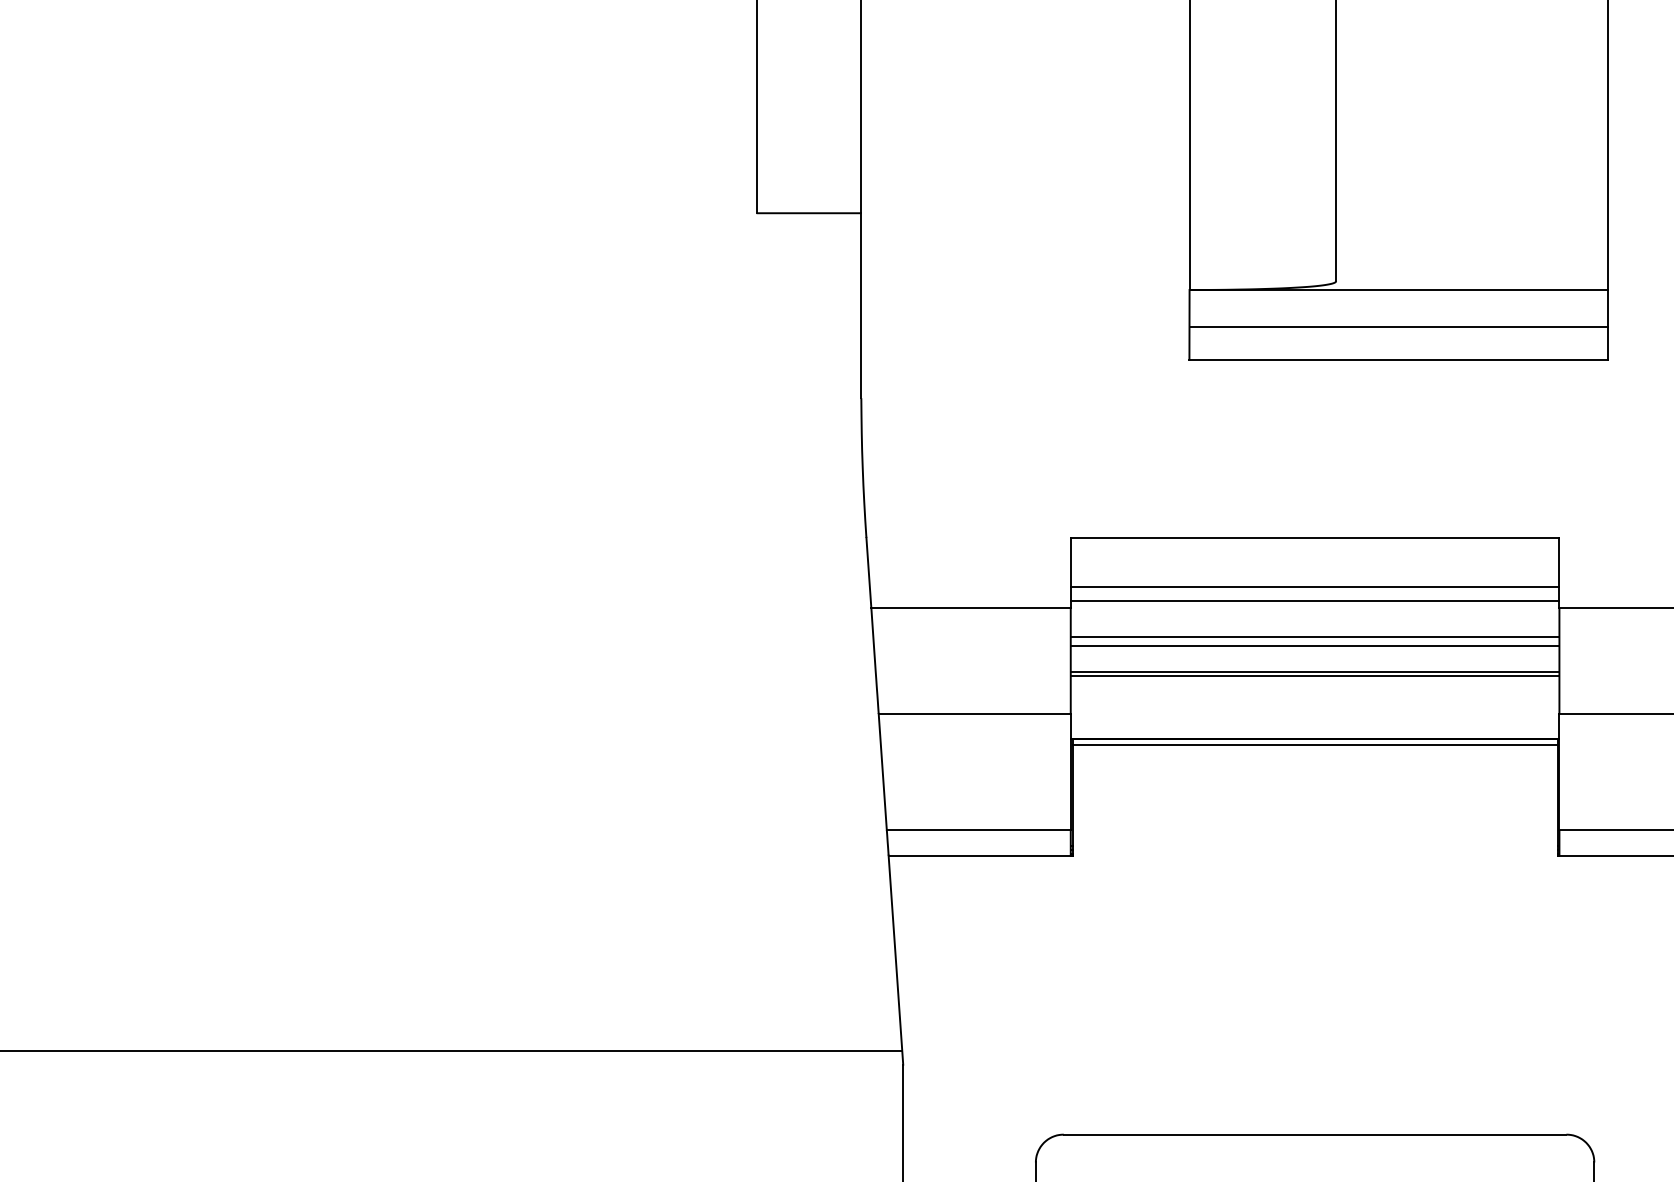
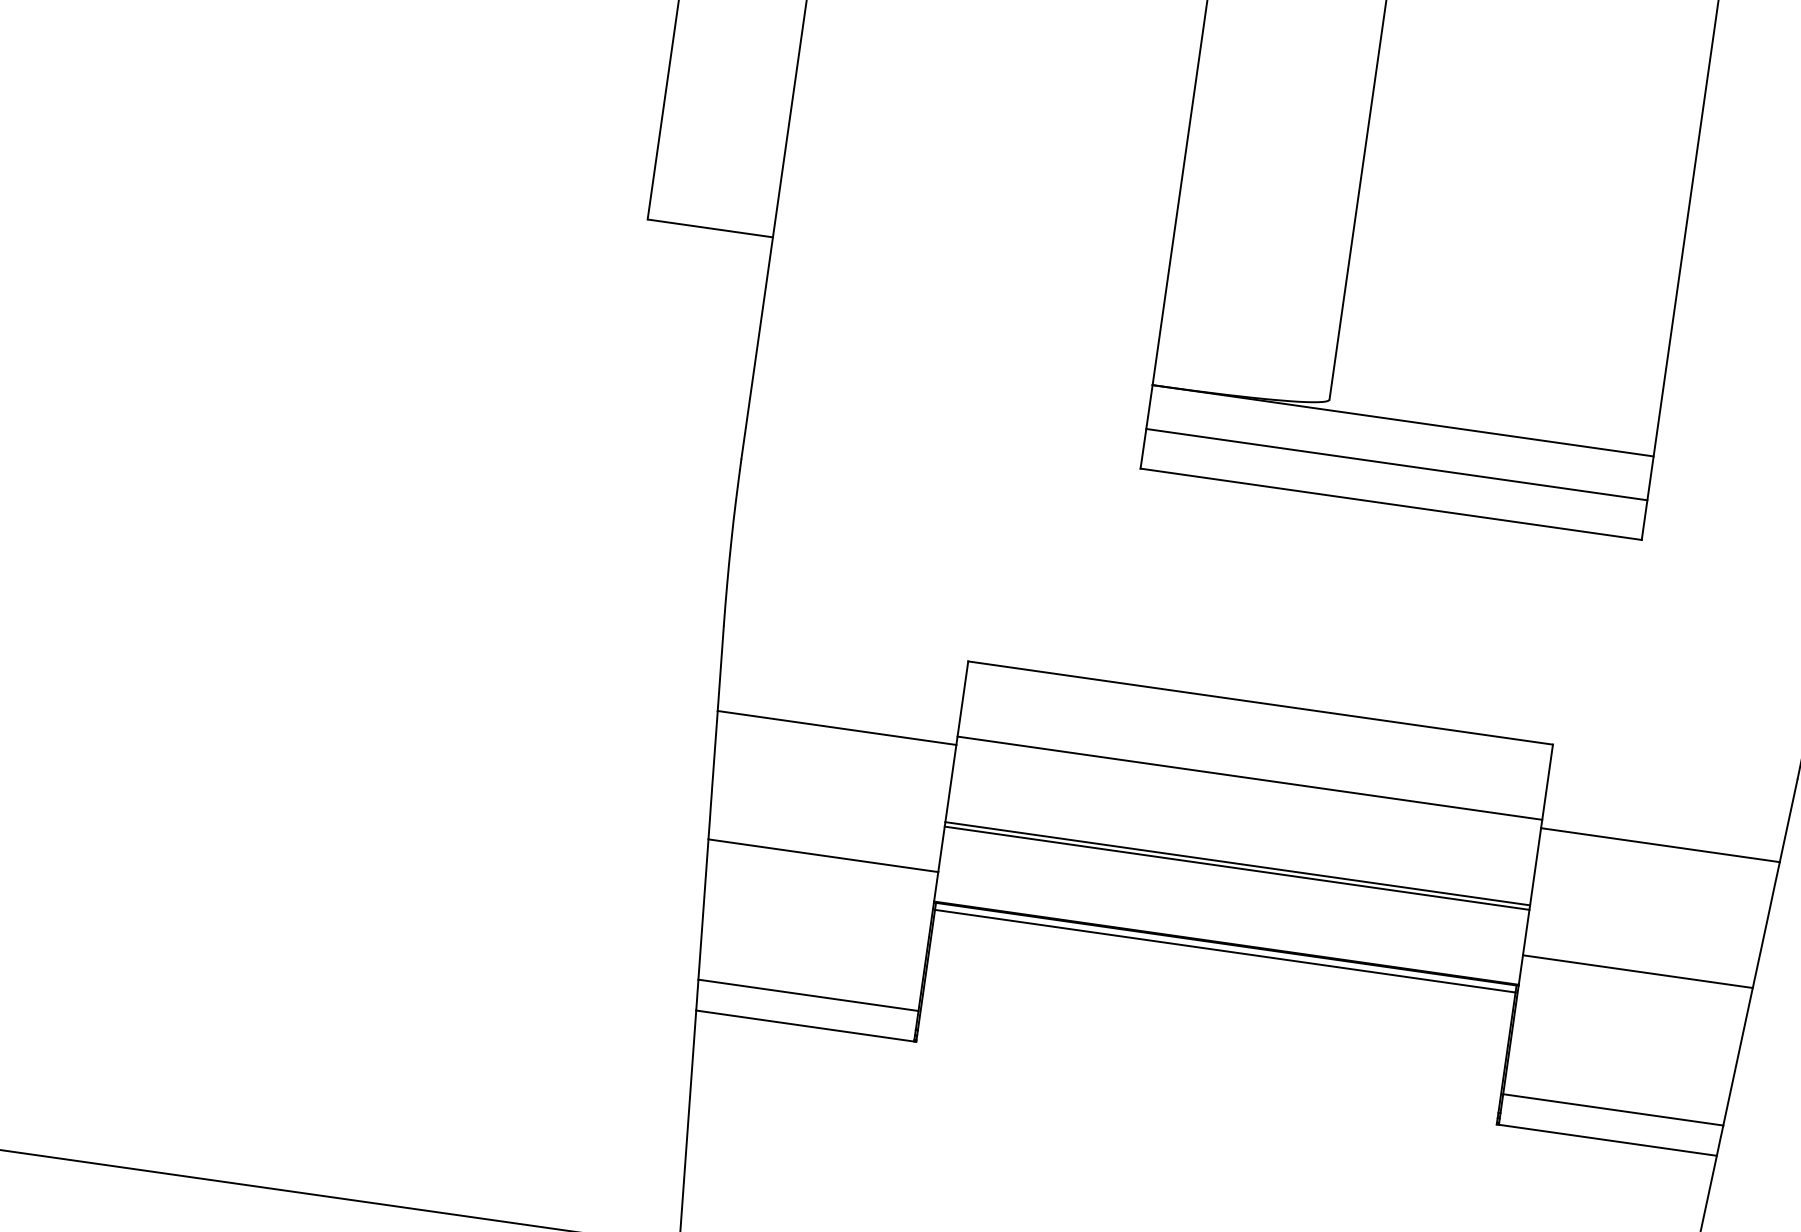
line: (1314, 586) -> (1251, 761), removed
line: (1314, 637) -> (1242, 822), removed
line: (1314, 646) -> (1241, 832), removed

